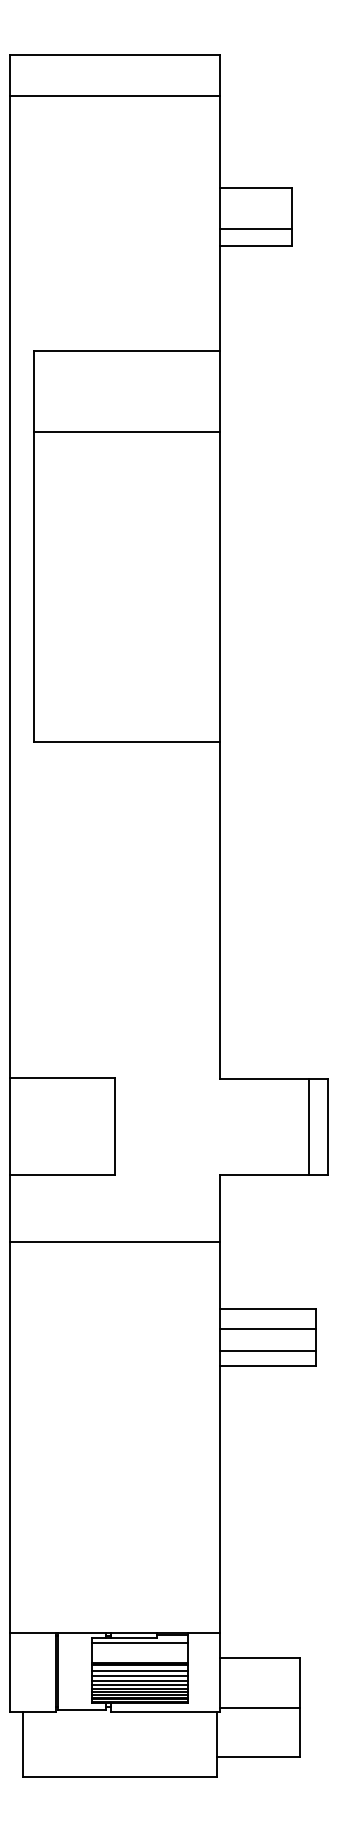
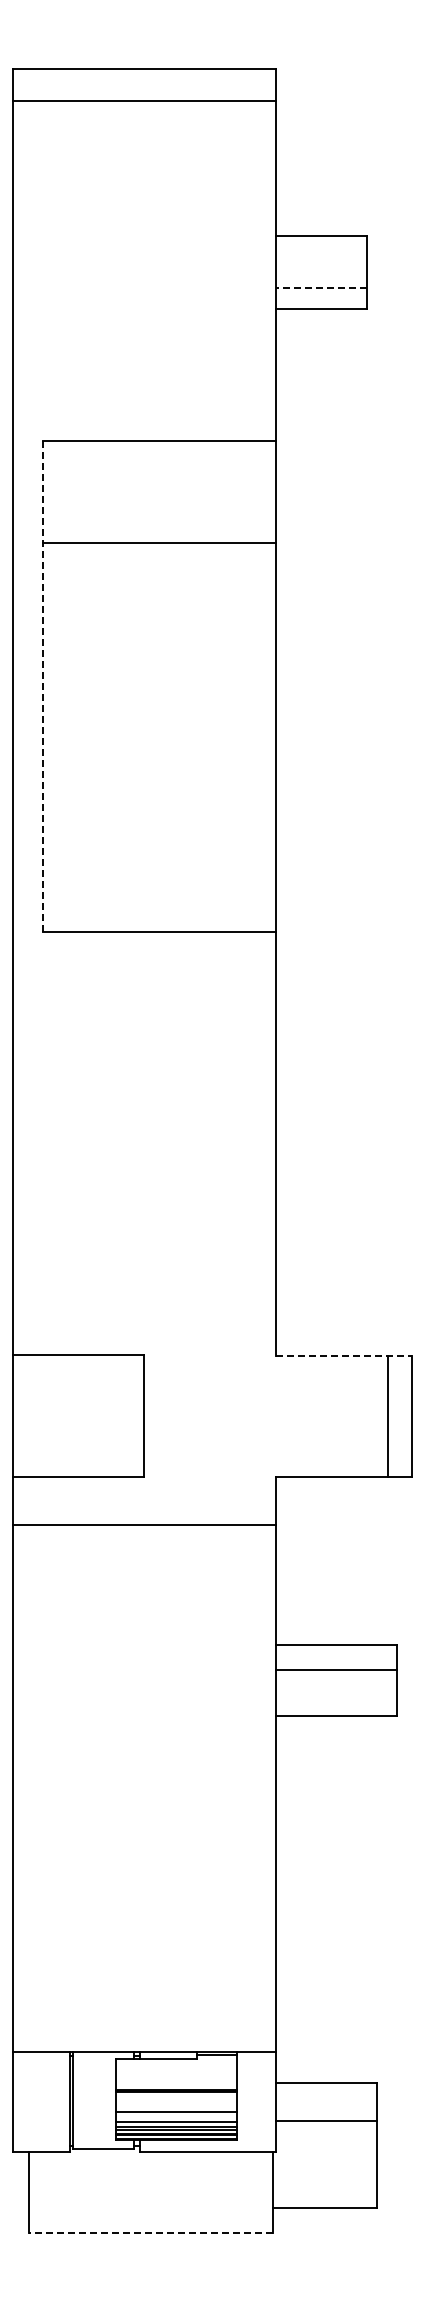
line: (114, 96) -> (144, 101), moved
line: (254, 228) -> (320, 287), solid -> dashed
line: (33, 546) -> (42, 686), solid -> dashed
line: (274, 1078) -> (344, 1355), solid -> dashed
line: (114, 1242) -> (144, 1525), moved
line: (267, 1350) -> (336, 1697), removed
line: (139, 1643) -> (175, 2065), removed
line: (139, 1671) -> (175, 2100), removed
line: (139, 1675) -> (175, 2105), removed
line: (139, 1684) -> (175, 2117), removed
line: (259, 1708) -> (326, 2120), moved
line: (120, 1776) -> (151, 2232), solid -> dashed

